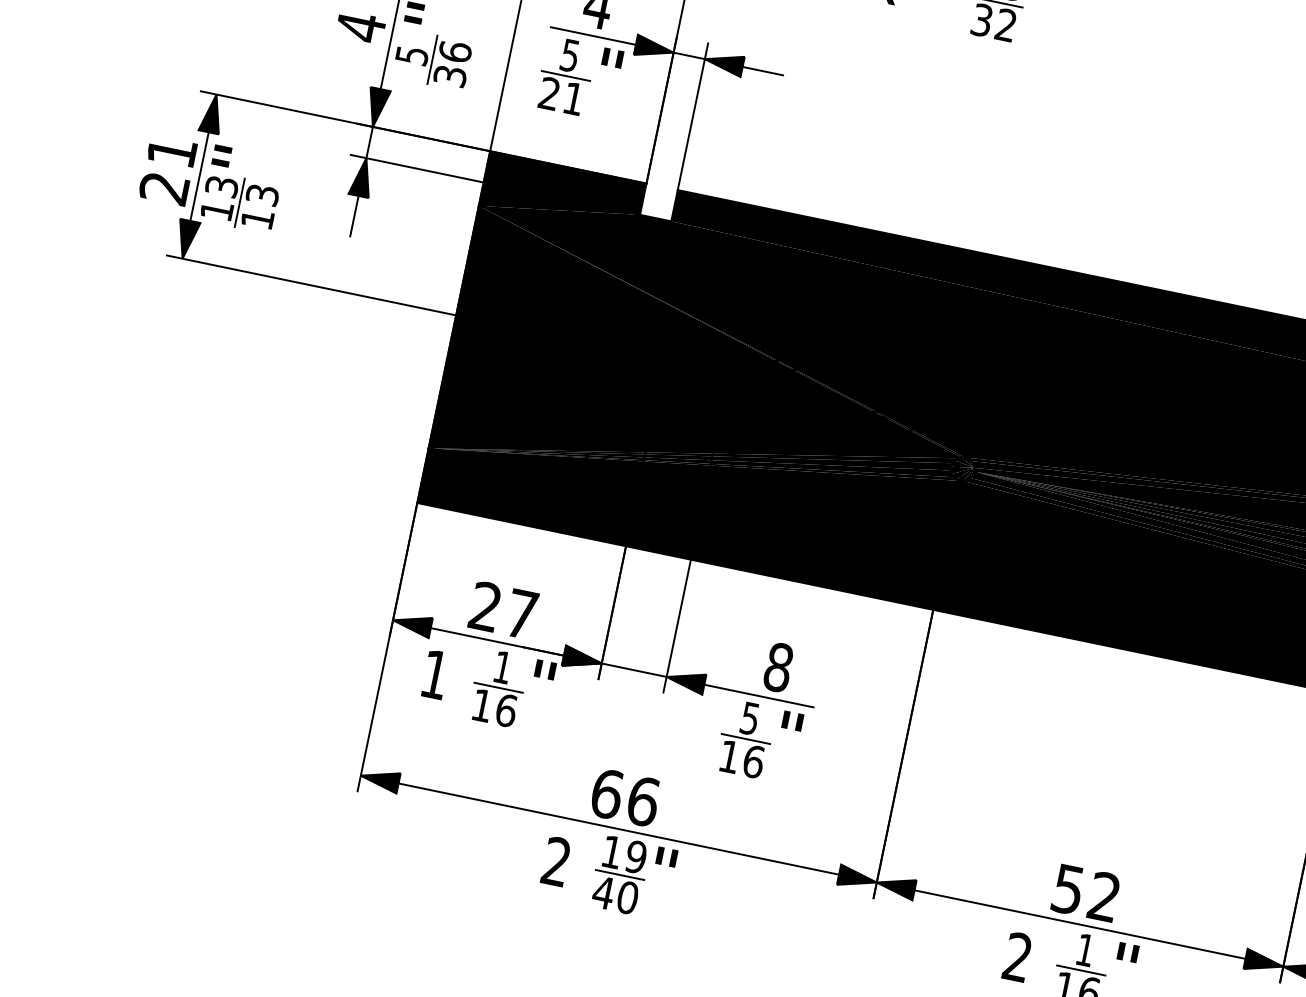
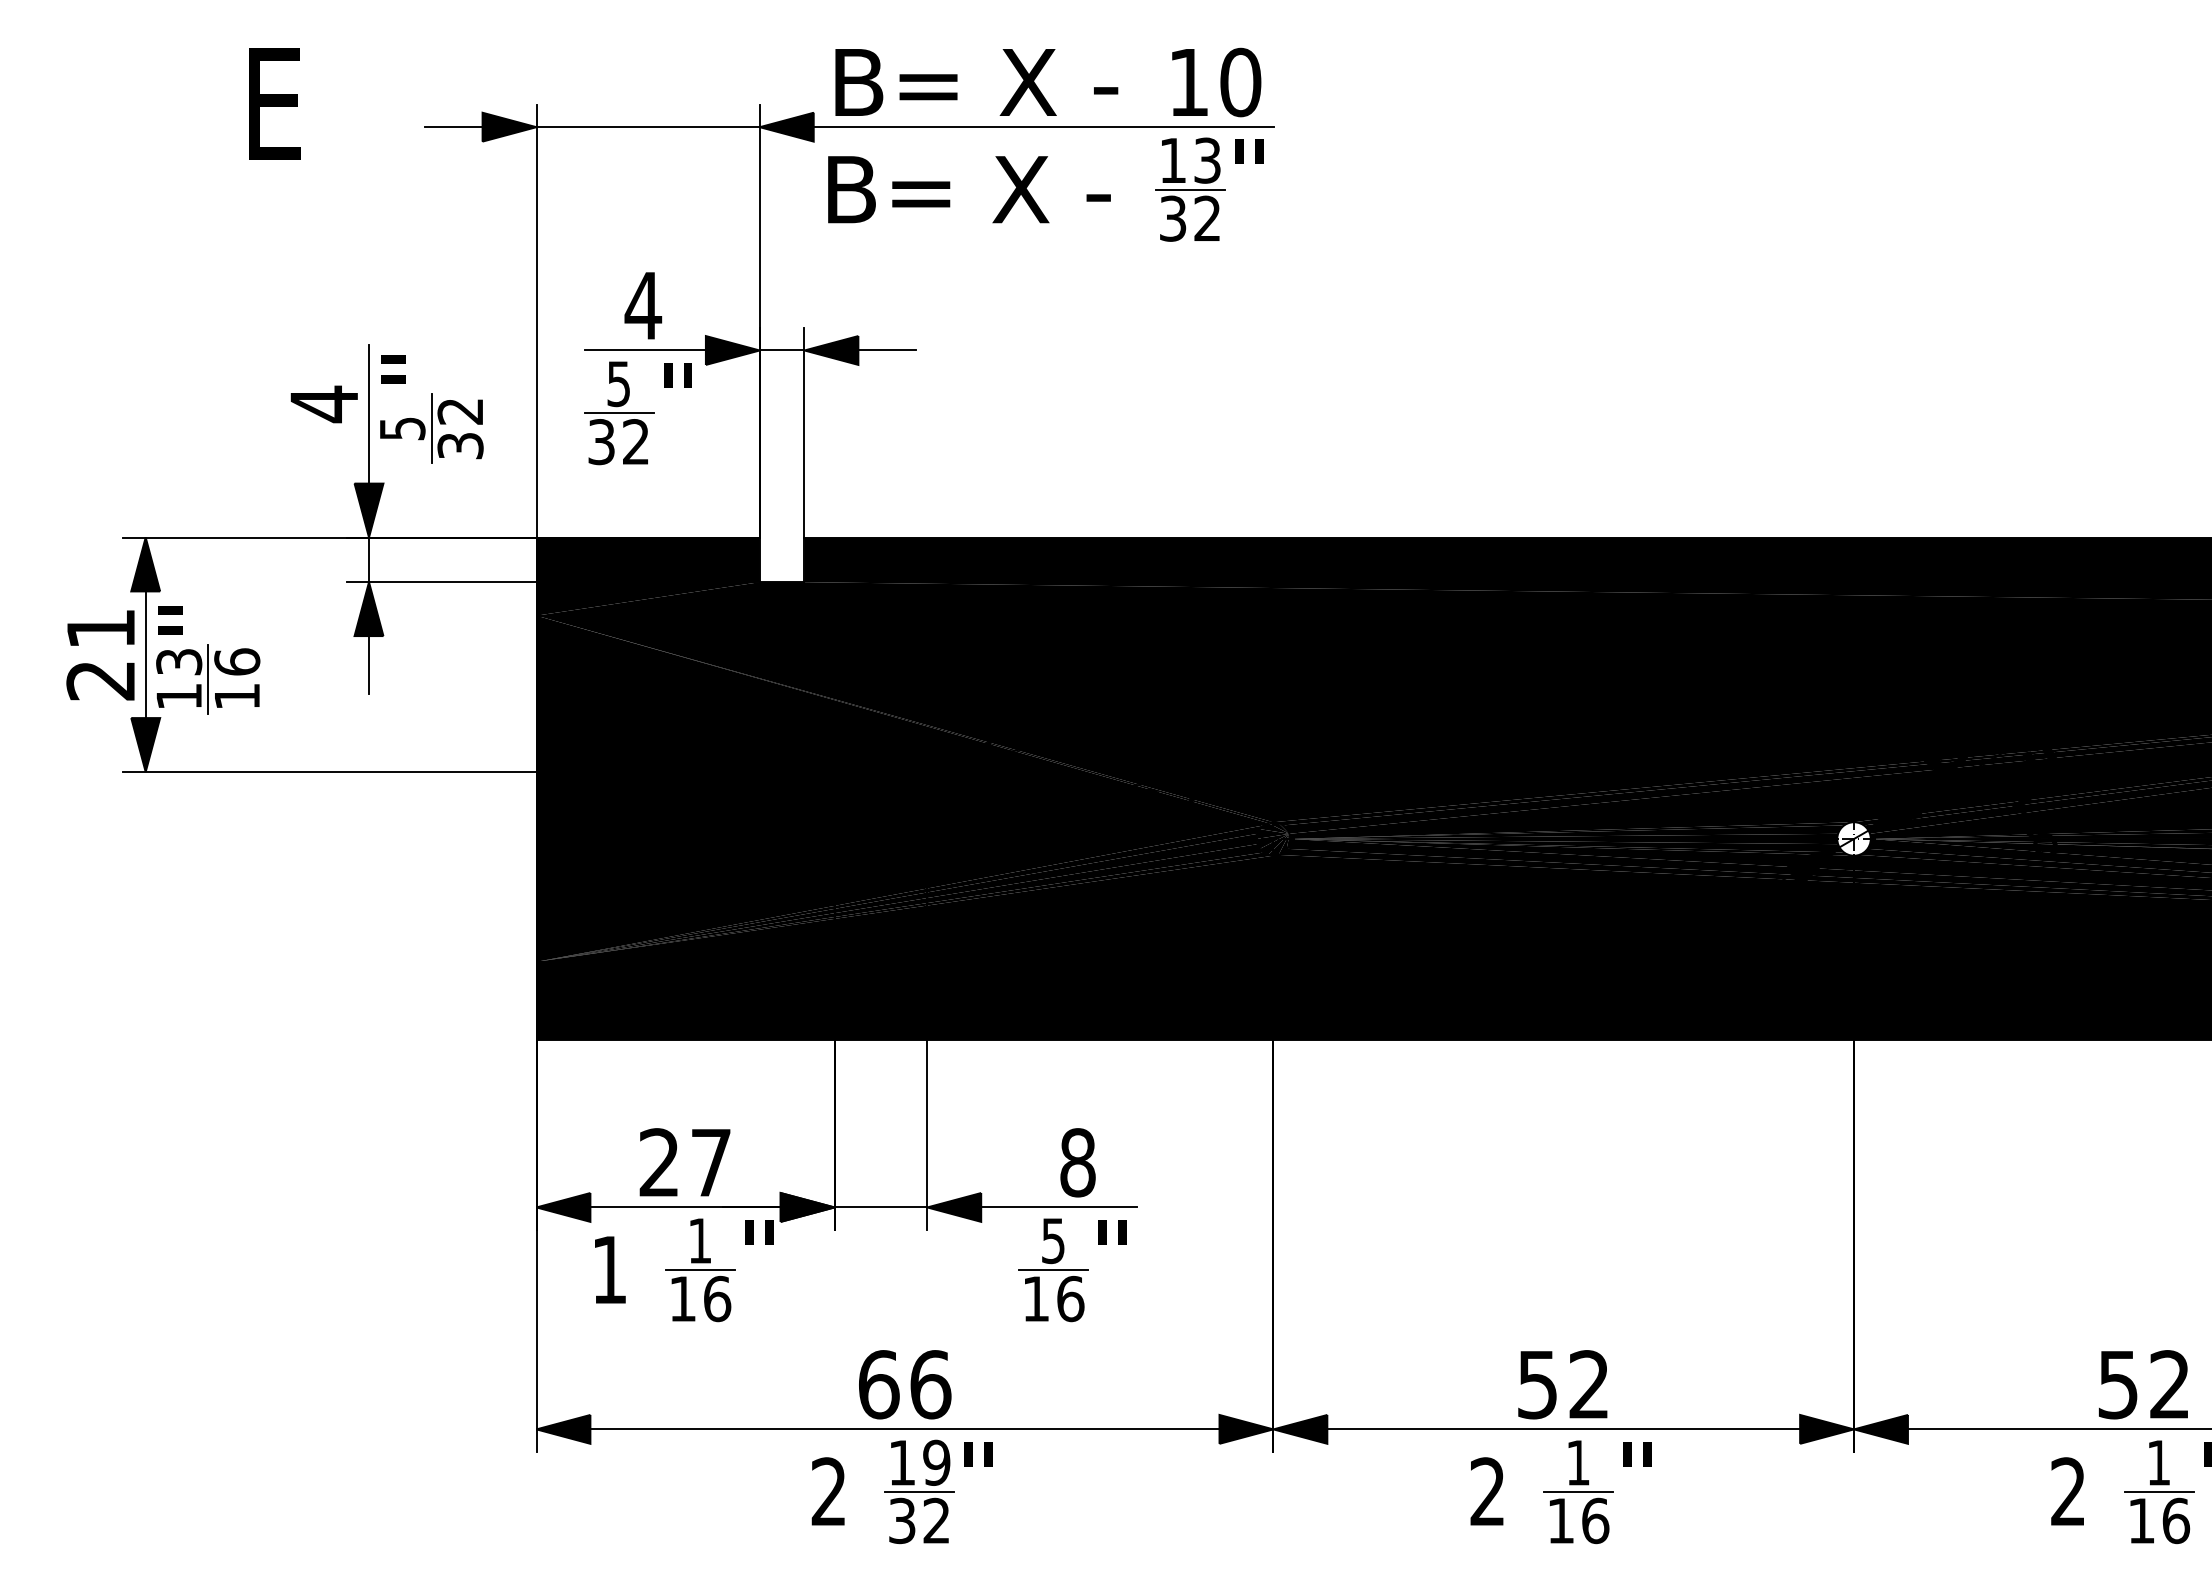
text: (455, 51) -> (460, 410), 36 -> 32
text: (561, 96) -> (618, 442), 21 -> 32
text: (262, 194) -> (237, 661), 13 -> 16
text: (615, 894) -> (918, 1520), 40 -> 32

